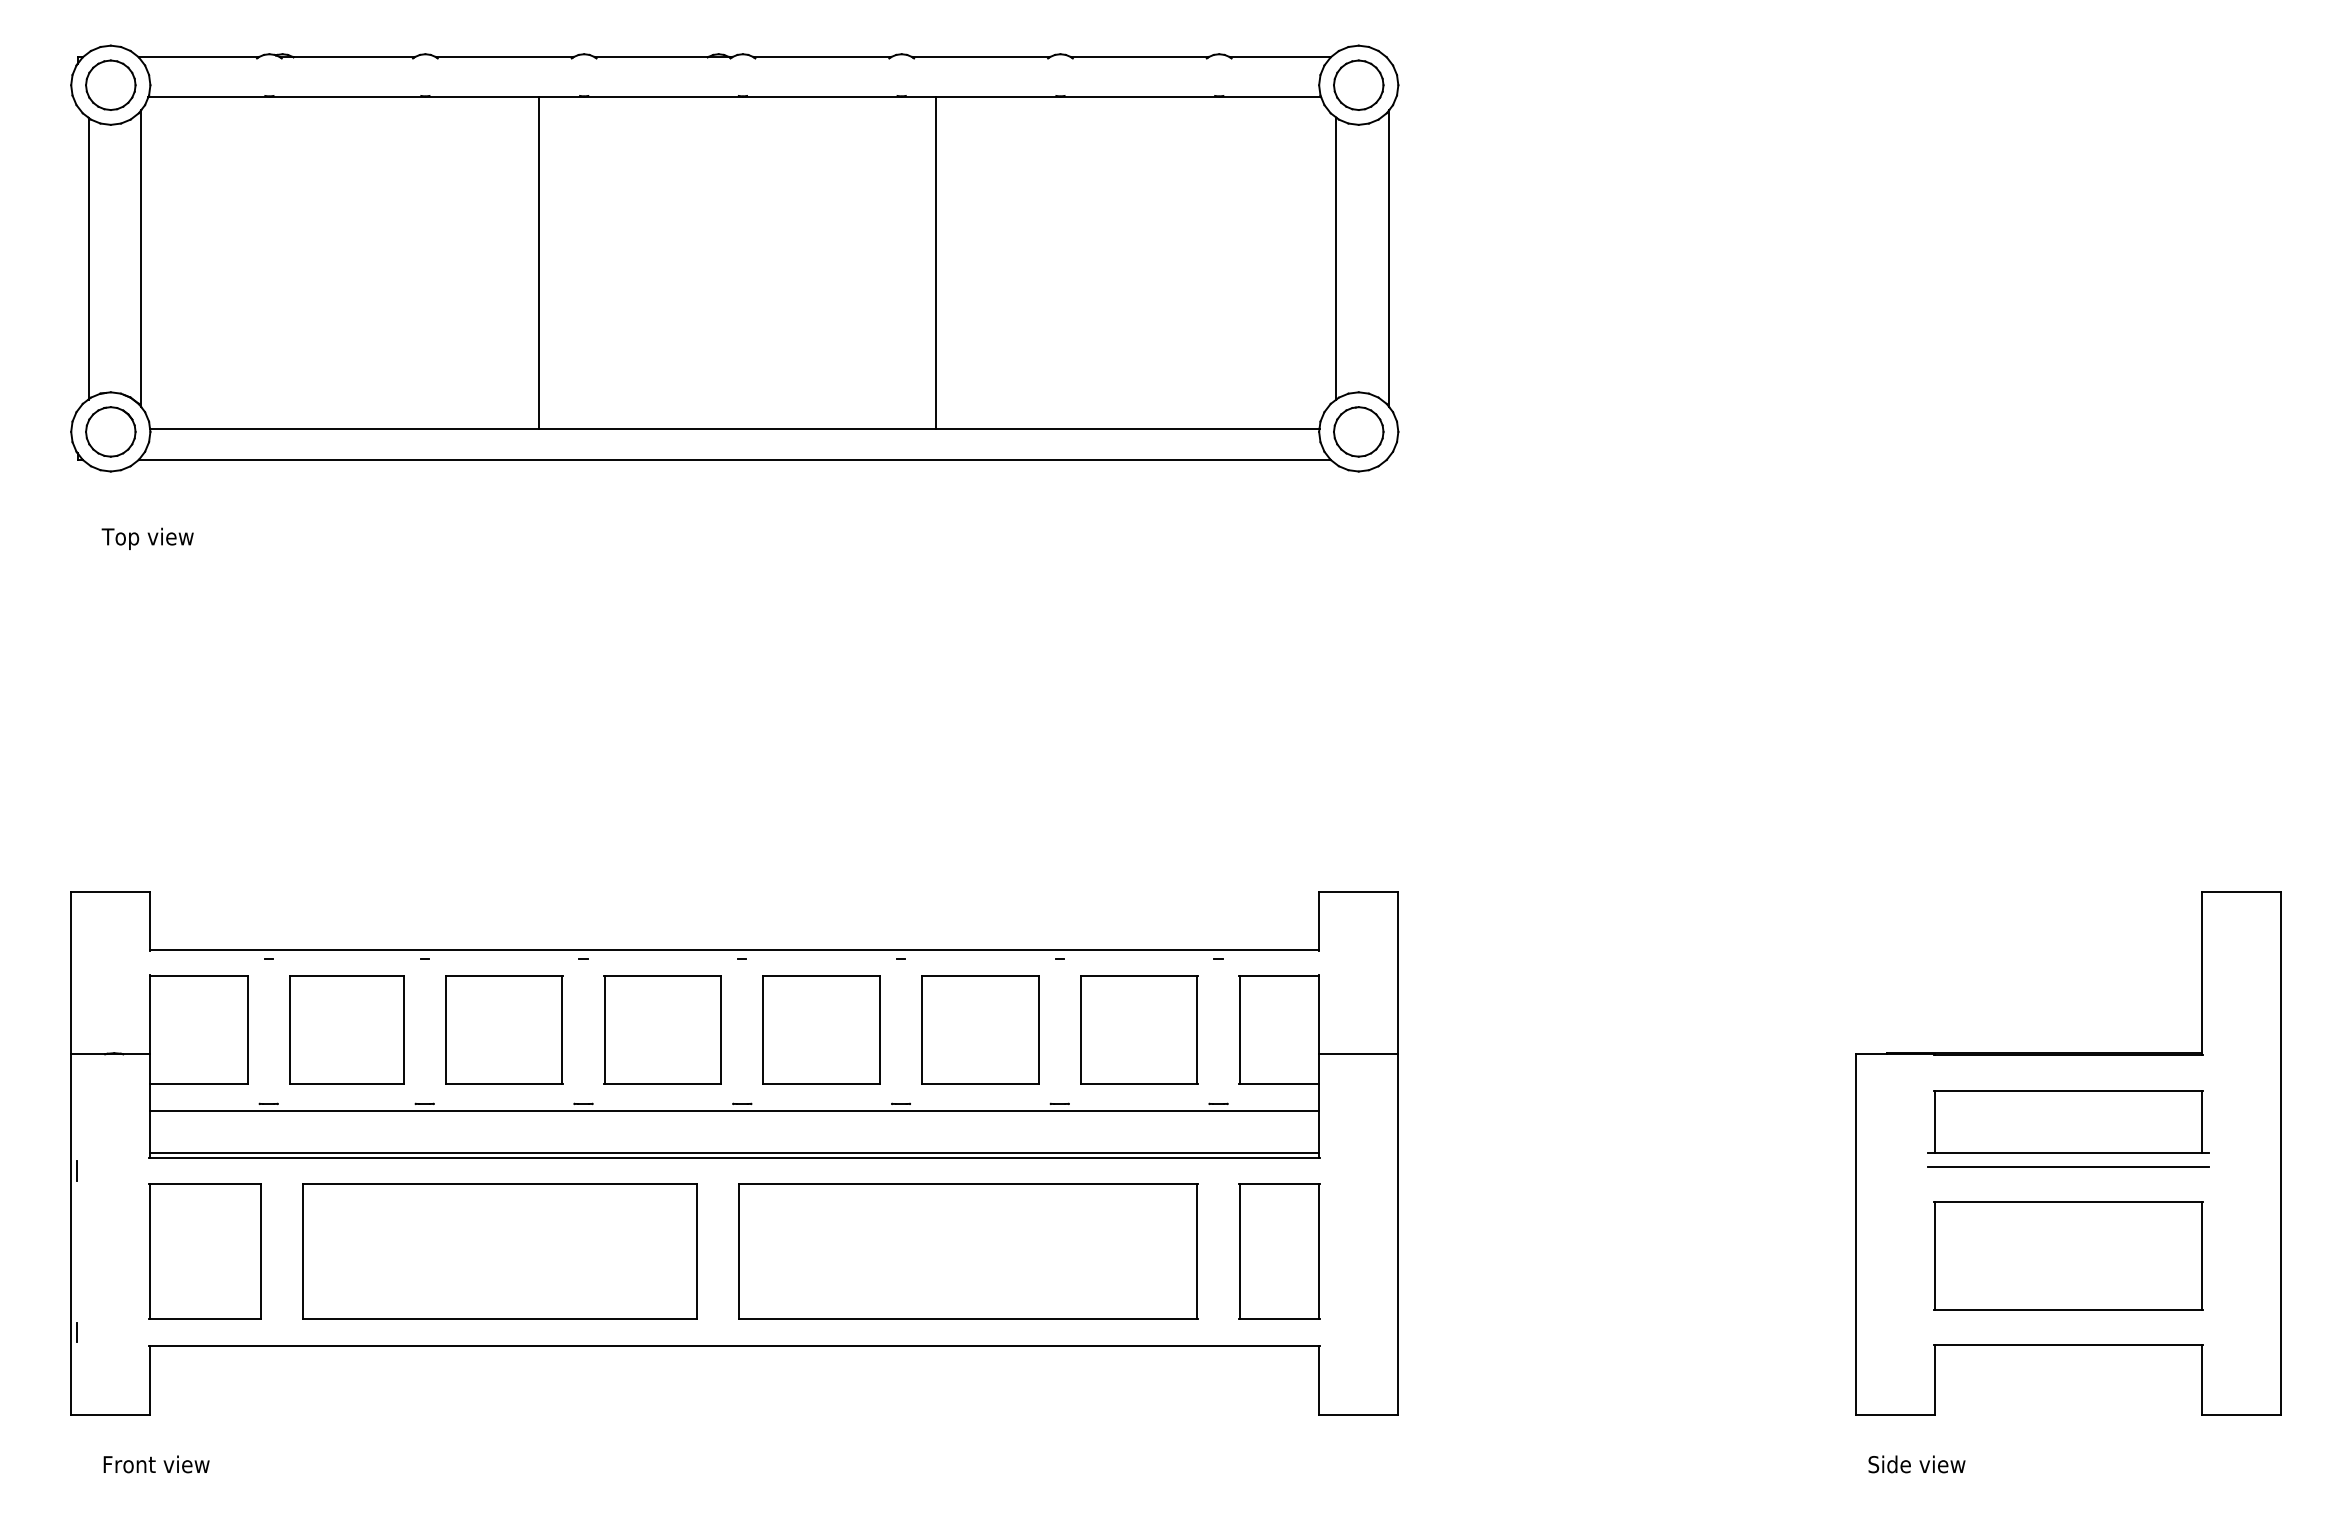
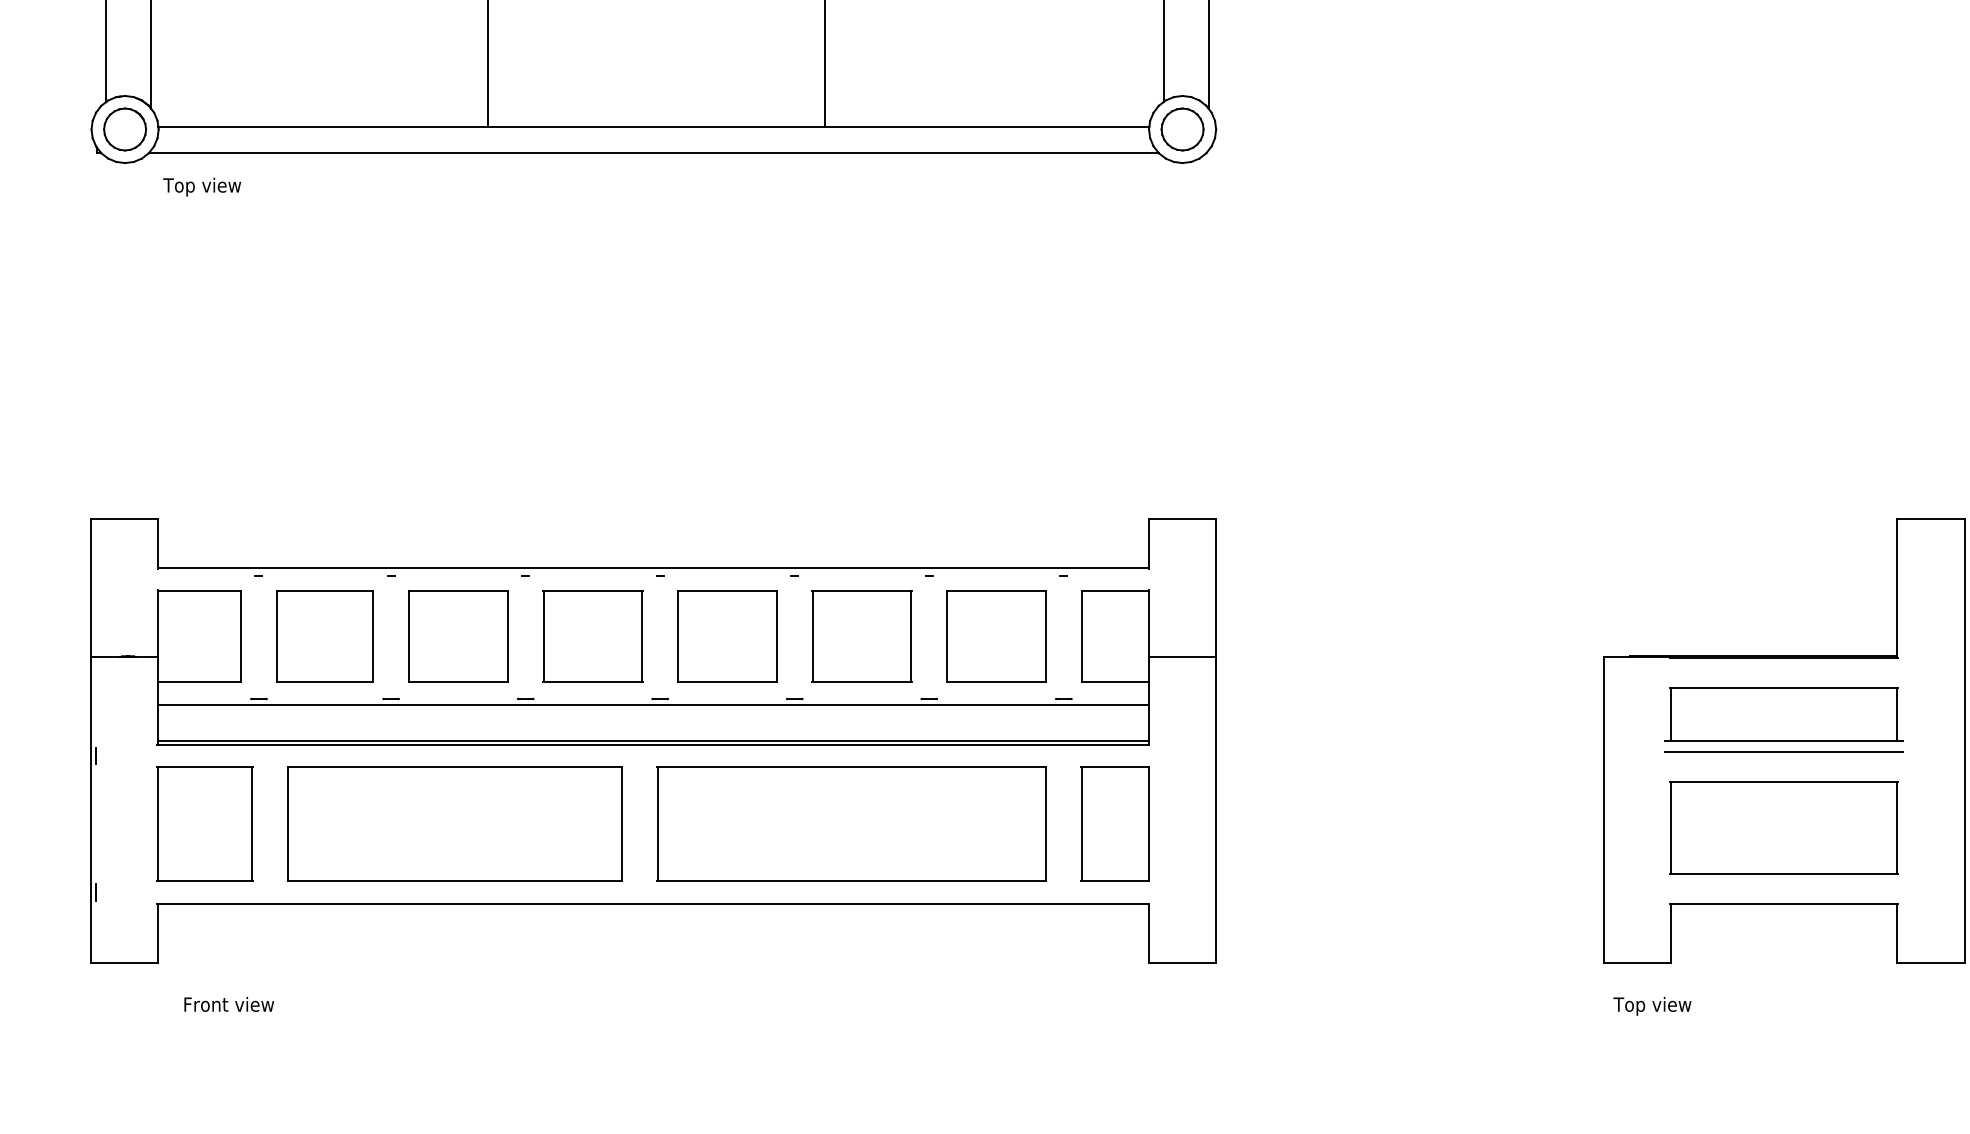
text: (147, 538) -> (201, 186), moved
text: (156, 1464) -> (229, 1004), moved
text: (1916, 1466) -> (1655, 1006), Side view -> Top view

